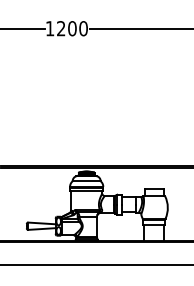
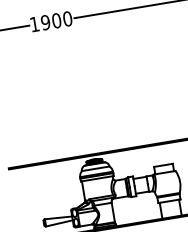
text: (60, 28) -> (44, 22), 1200 -> 1900

